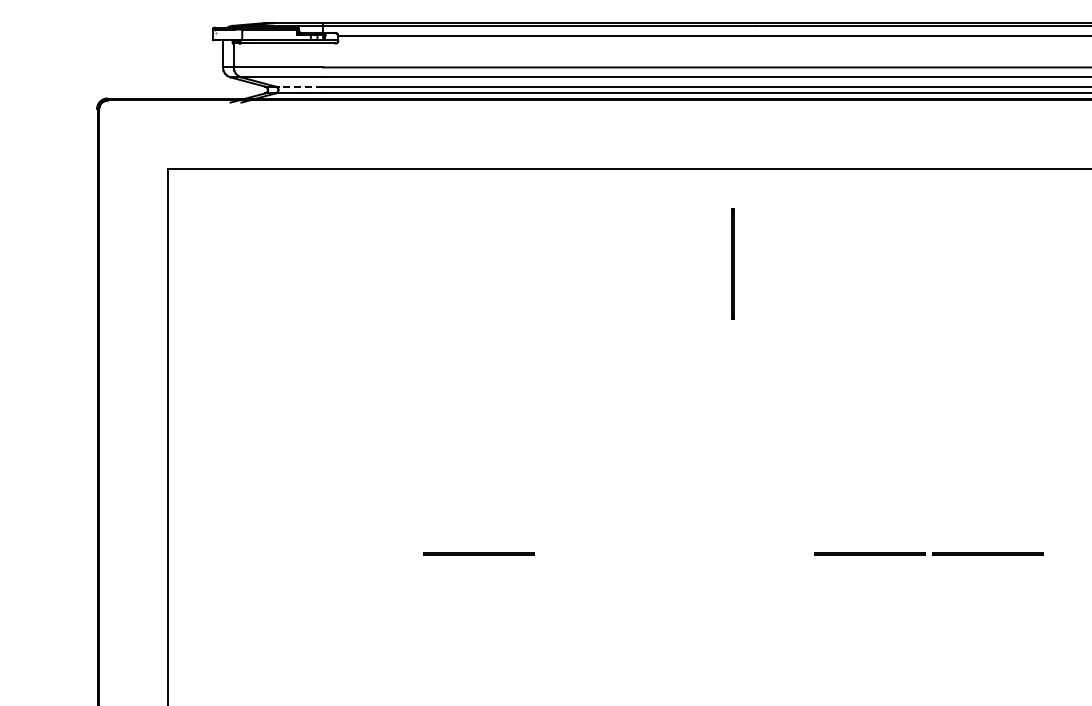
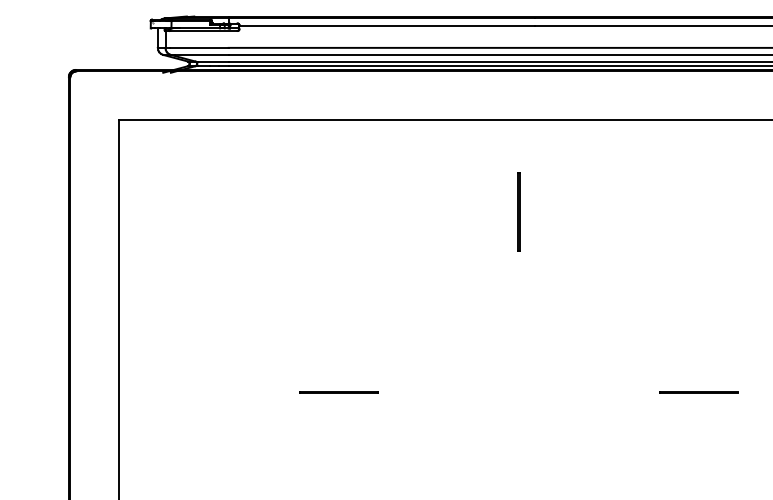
line: (301, 86) -> (213, 61), dashed -> solid
line: (732, 263) -> (518, 212), moved
line: (869, 553) -> (615, 391), removed

